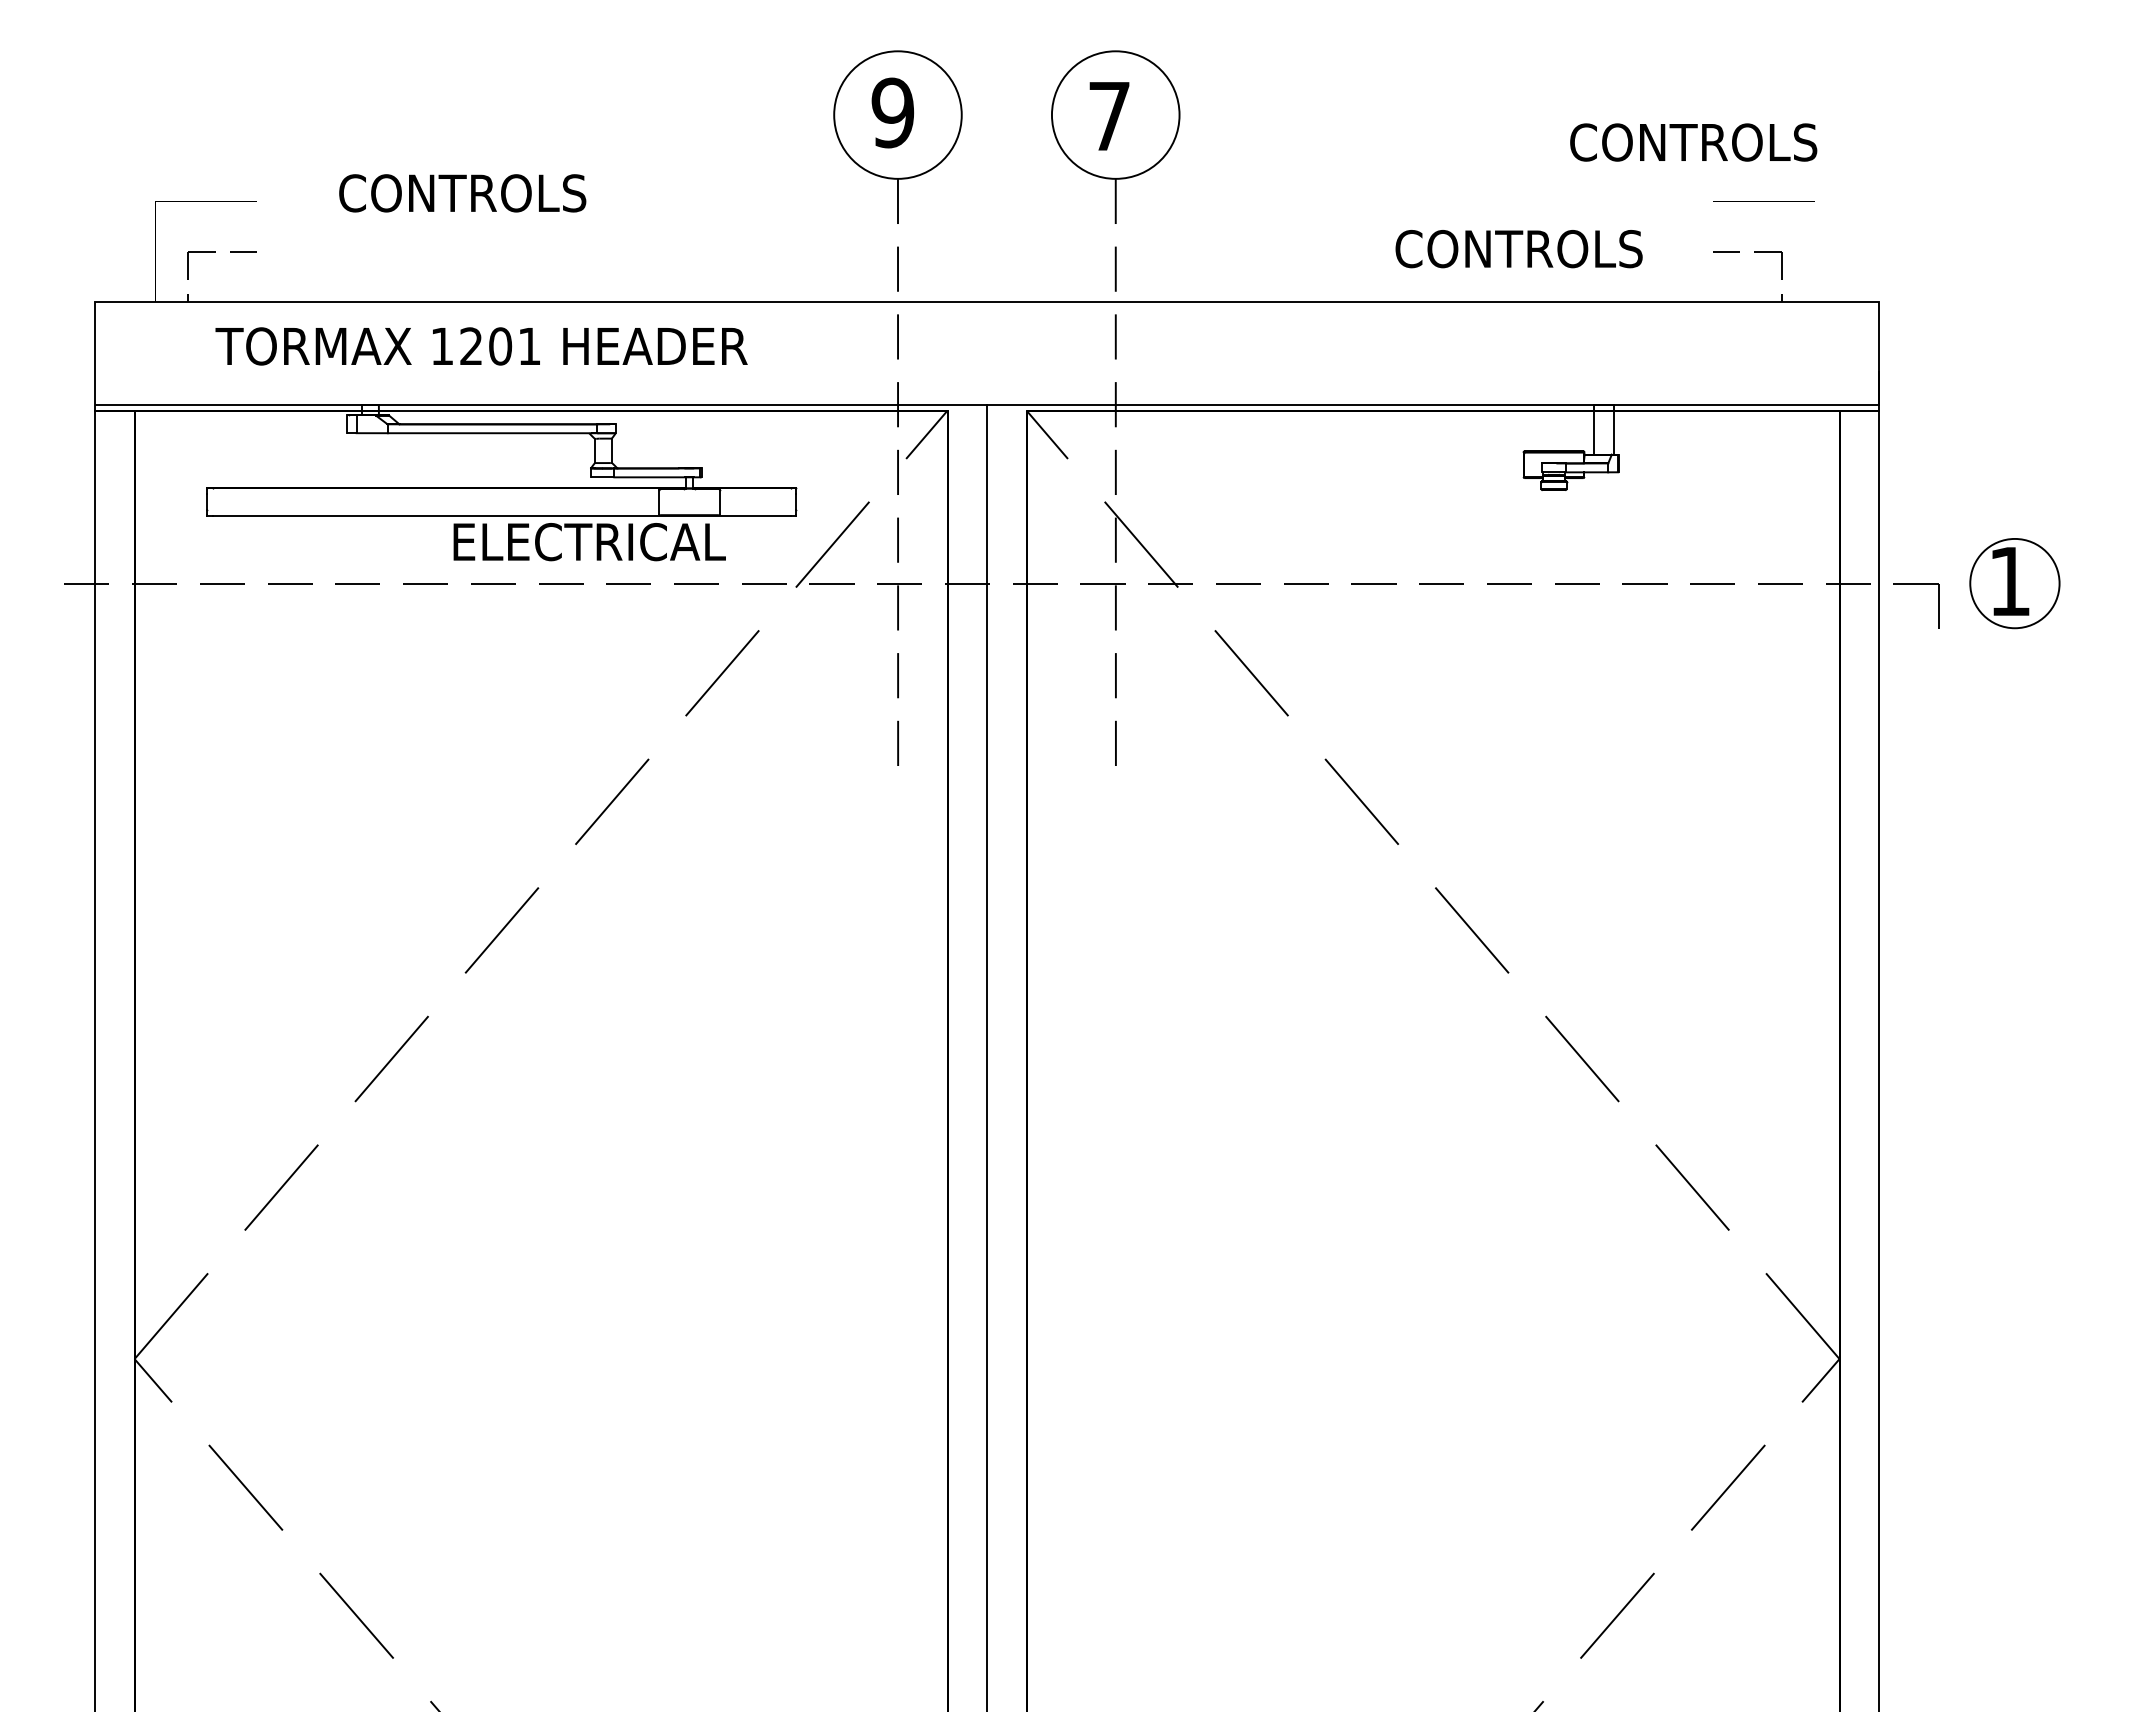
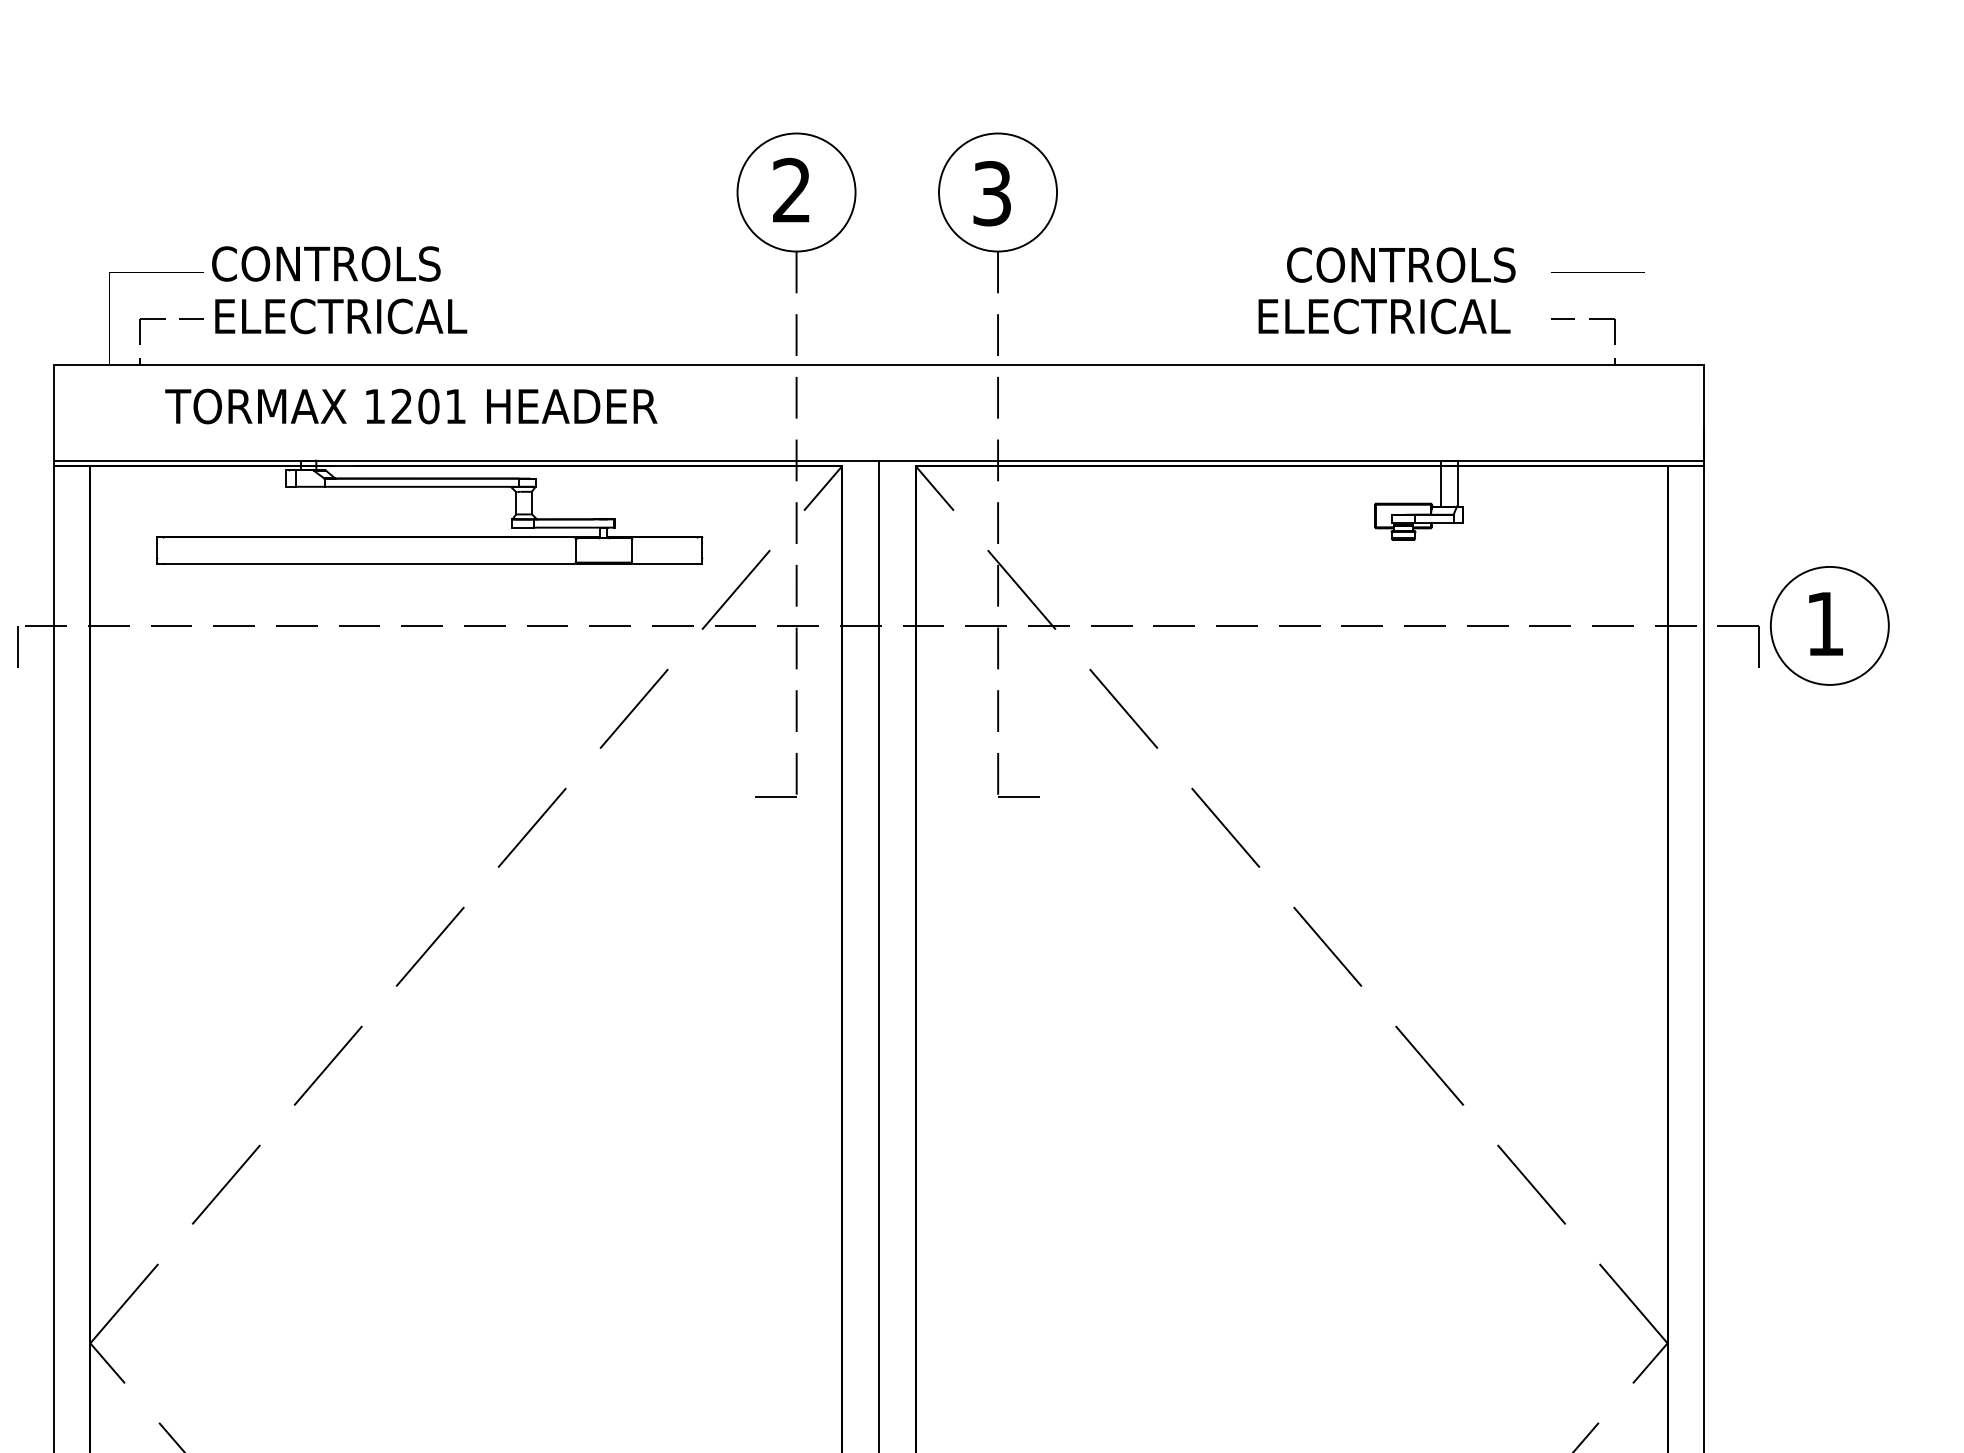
text: (892, 112) -> (791, 190), 9 -> 2
text: (1109, 116) -> (992, 193), 7 -> 3
text: (1693, 142) -> (1401, 265), moved
text: (462, 193) -> (326, 264), moved
text: (1532, 248) -> (1383, 315), CONTROLS -> ELECTRICAL
text: (589, 542) -> (340, 316), moved
circle: (2014, 583) -> (1829, 625), size x1.43
line: (55, 606) -> (17, 647), added
line: (875, 768) -> (775, 796), added
line: (1138, 768) -> (1019, 796), added

